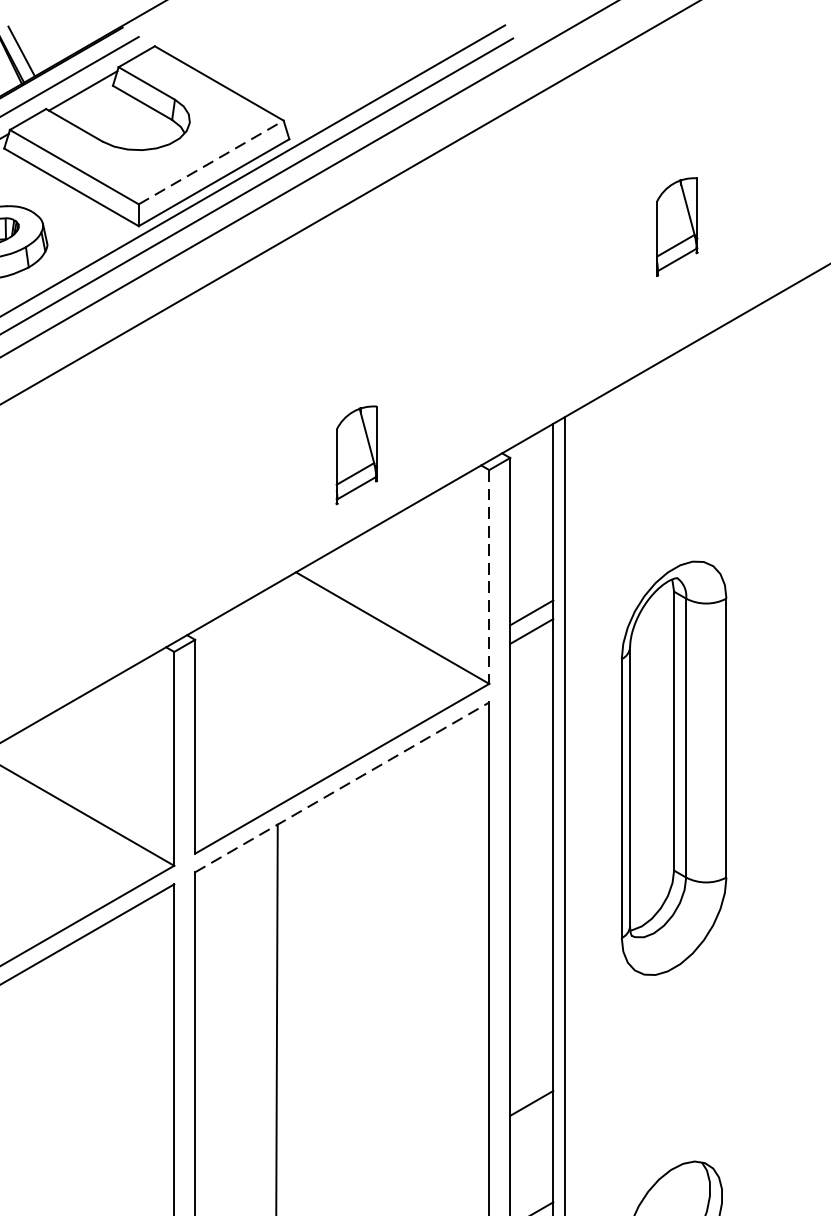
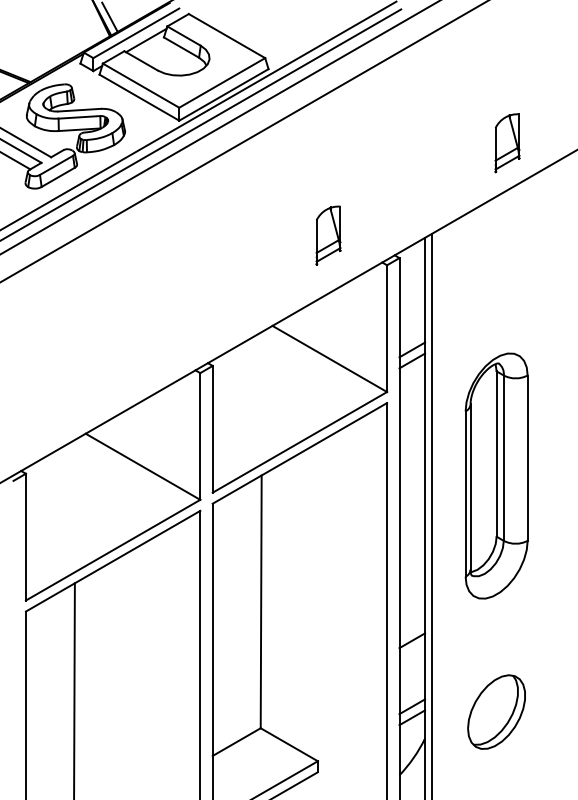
line: (211, 161) -> (222, 82), dashed -> solid
part: (677, 227) -> (507, 143), moved
part: (356, 455) -> (328, 235), moved
line: (489, 578) -> (387, 329), dashed -> solid
part: (673, 767) -> (496, 475), moved
line: (341, 787) -> (299, 453), dashed -> solid

